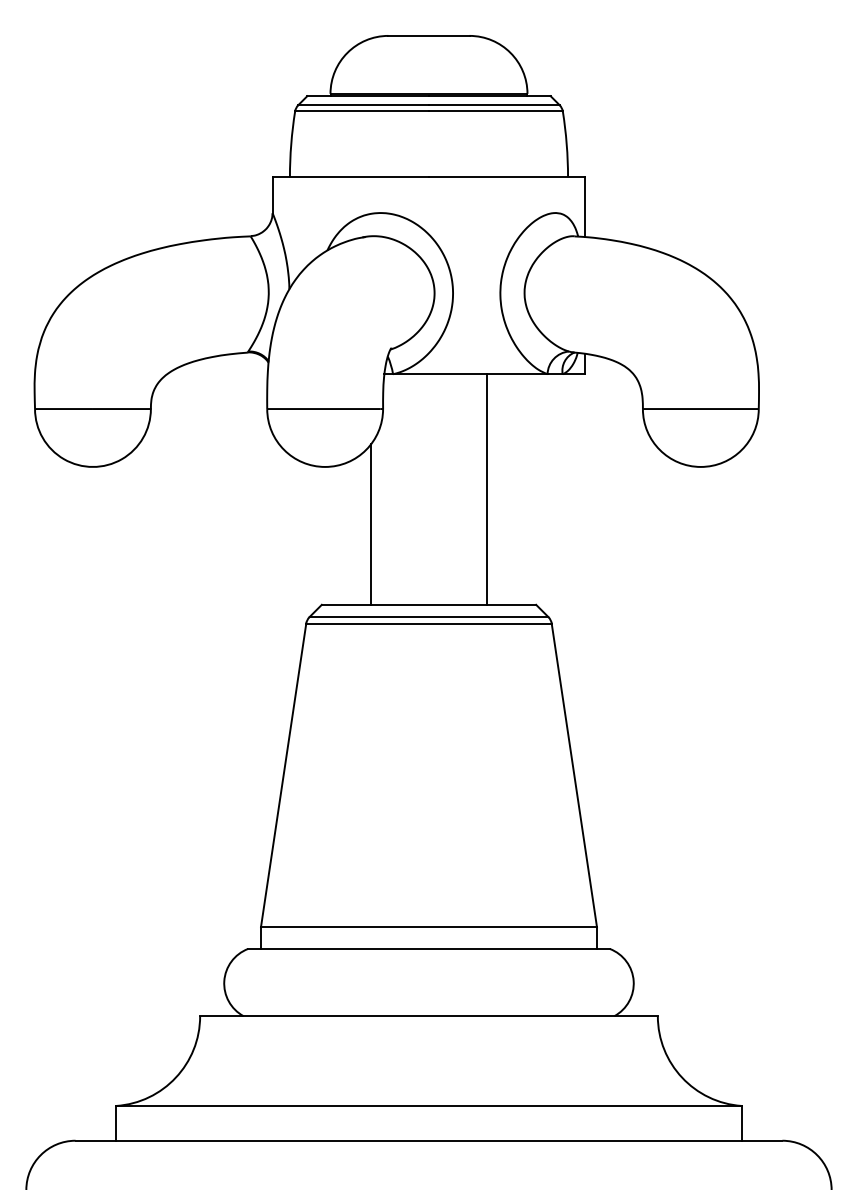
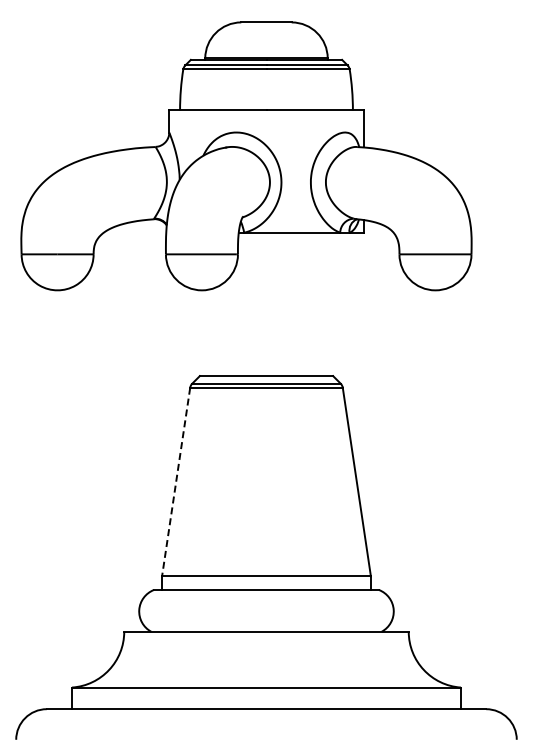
line: (486, 489) -> (302, 304), removed
line: (371, 525) -> (230, 326), removed
line: (284, 776) -> (176, 482), solid -> dashed

